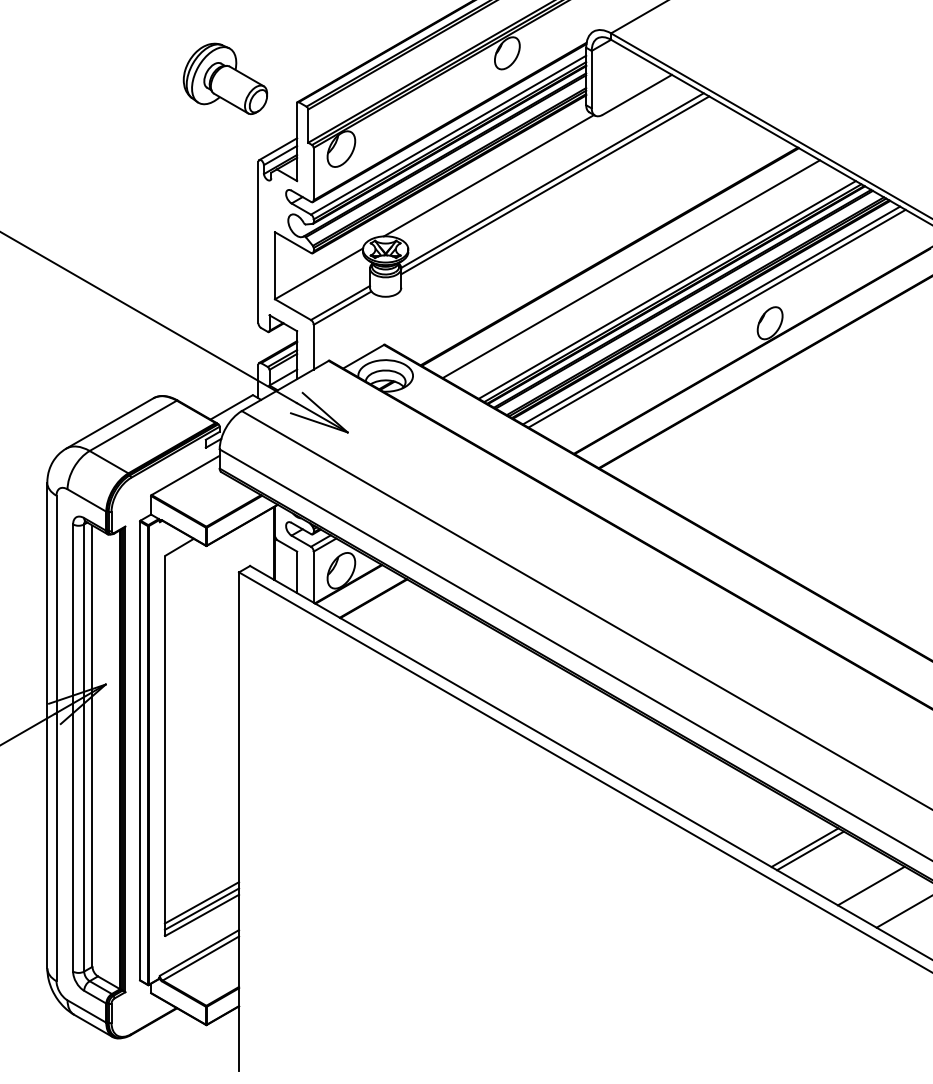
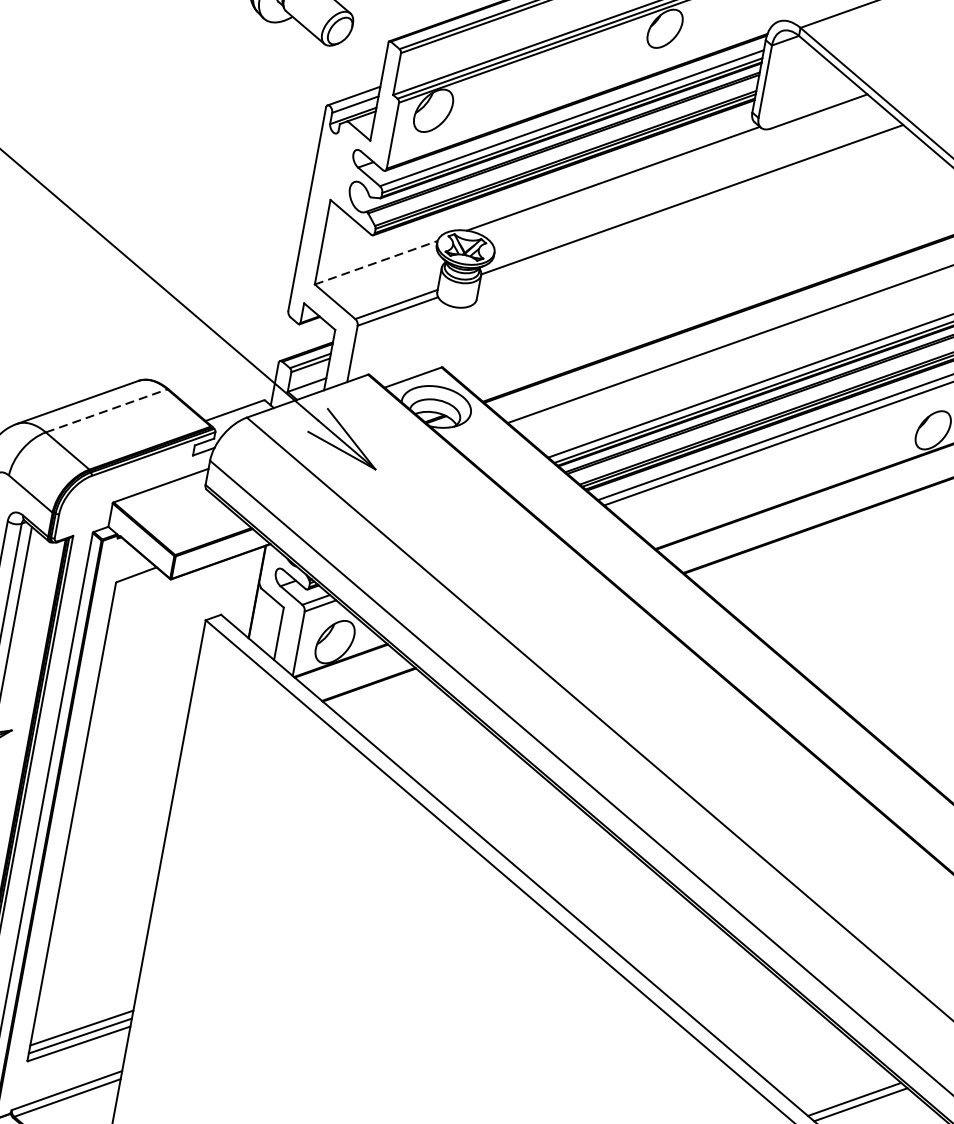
line: (555, 185) -> (694, 206), removed
line: (319, 273) -> (376, 262), solid -> dashed
line: (133, 425) -> (107, 410), solid -> dashed

